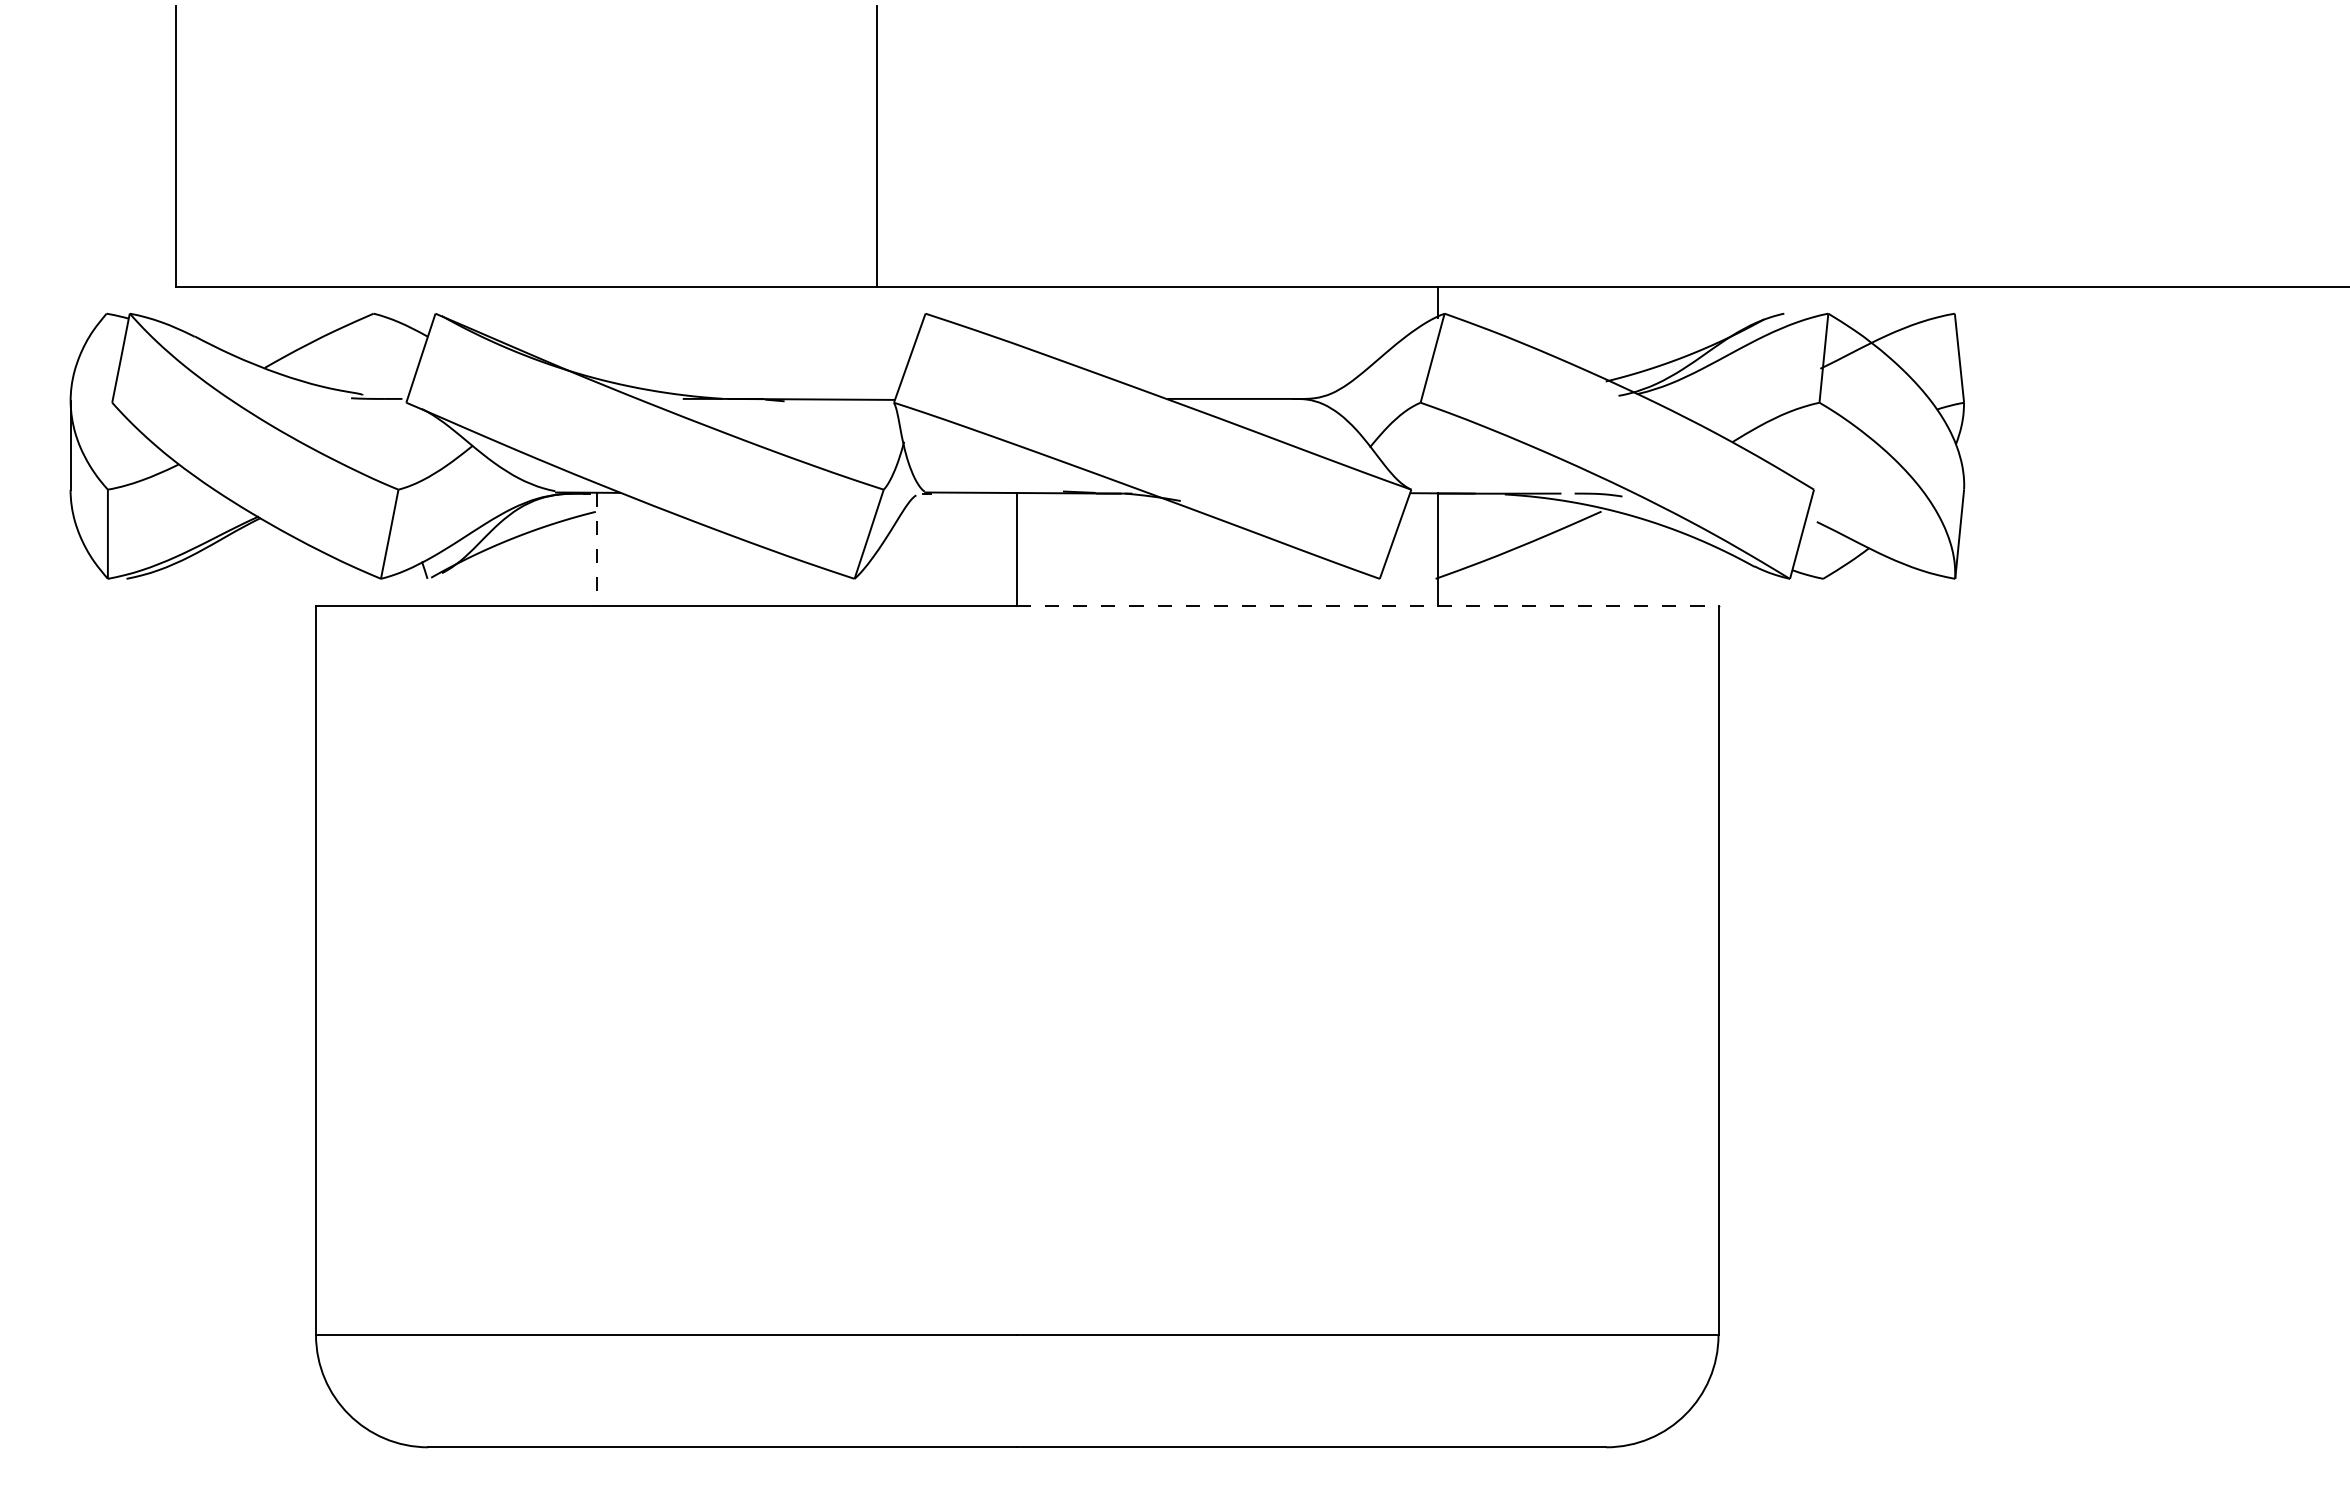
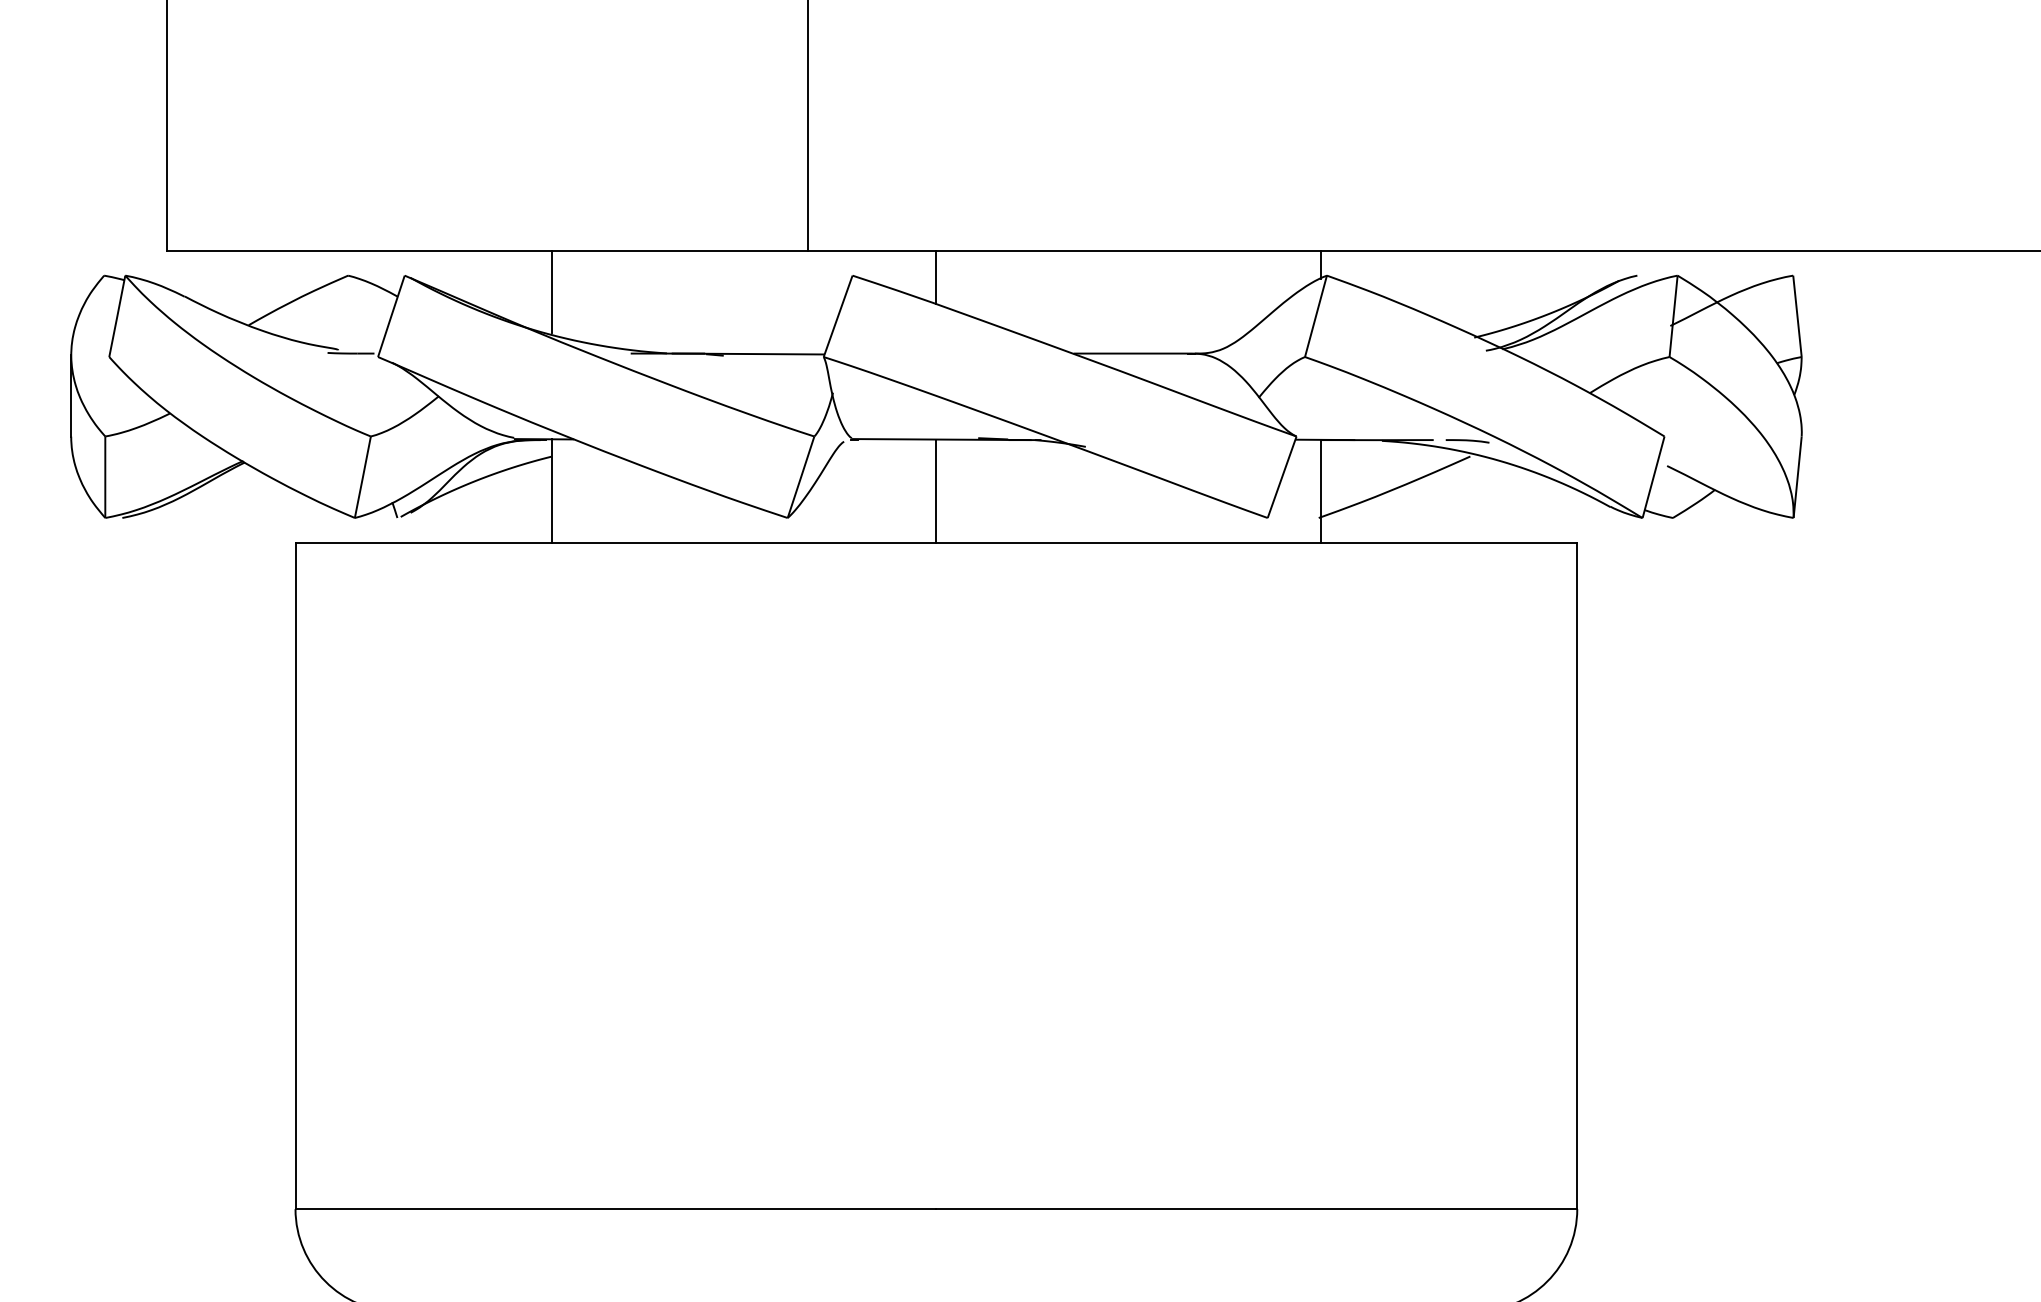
line: (1017, 315) -> (936, 277), added
line: (596, 331) -> (551, 291), added
line: (596, 549) -> (551, 491), dashed -> solid
line: (1367, 605) -> (1256, 542), dashed -> solid

